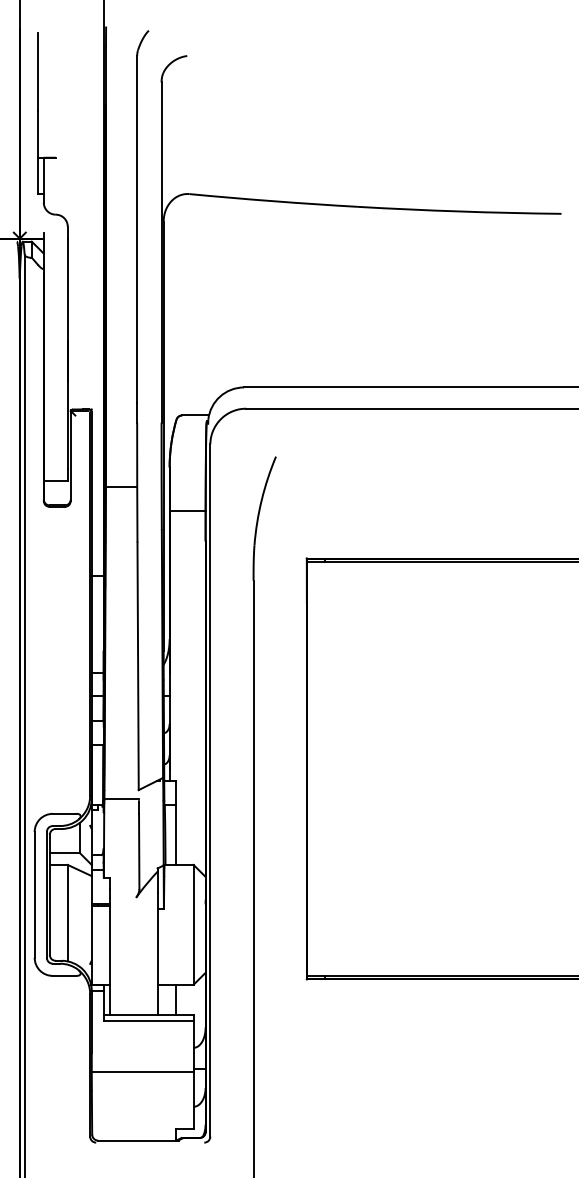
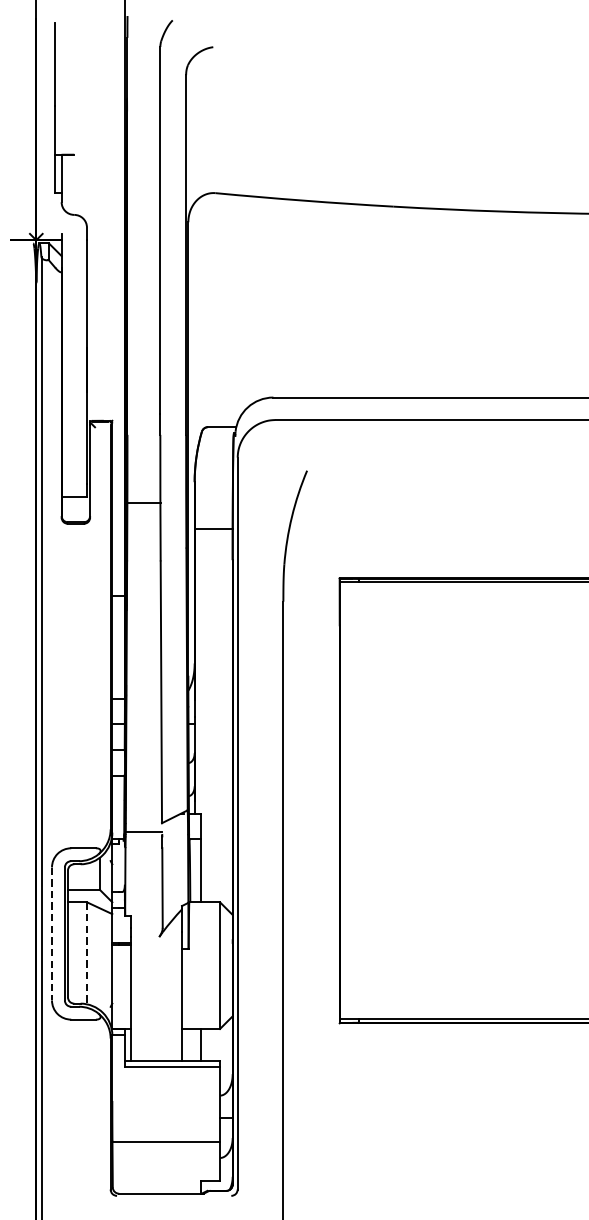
line: (34, 894) -> (51, 933), solid -> dashed
line: (67, 913) -> (86, 953), solid -> dashed
line: (142, 1071) -> (165, 1141), moved

